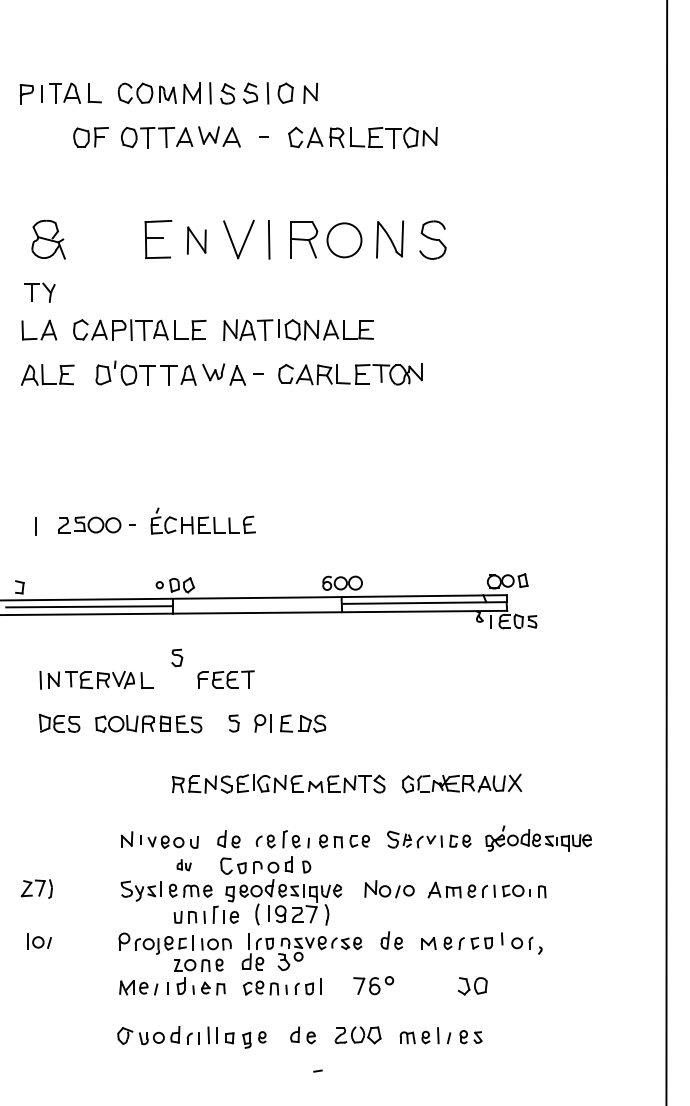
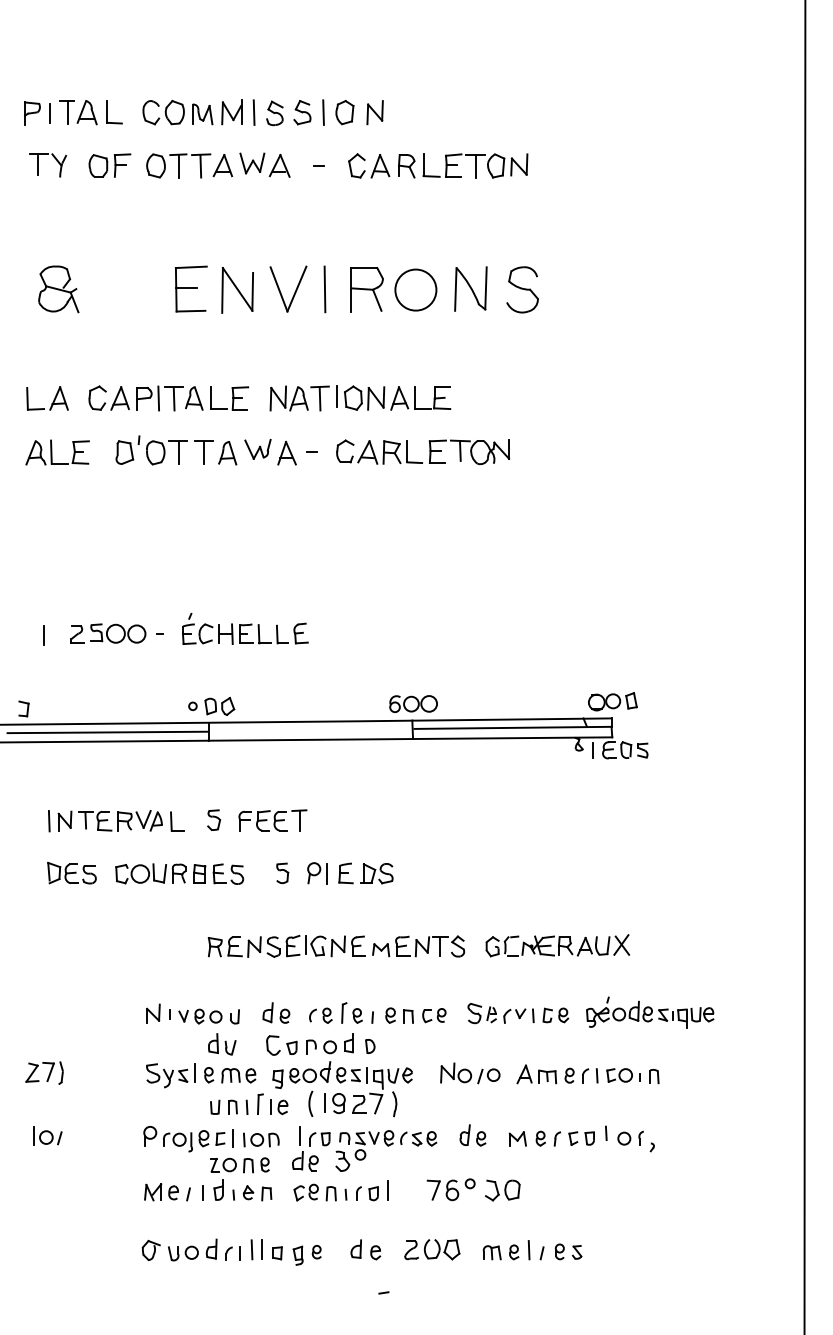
part: (196, 240) -> (237, 290), size x1.43
part: (46, 289) -> (56, 161), moved
part: (177, 657) -> (214, 819), moved
part: (184, 865) -> (222, 1044), size x1.67
part: (472, 986) -> (502, 1190), moved

